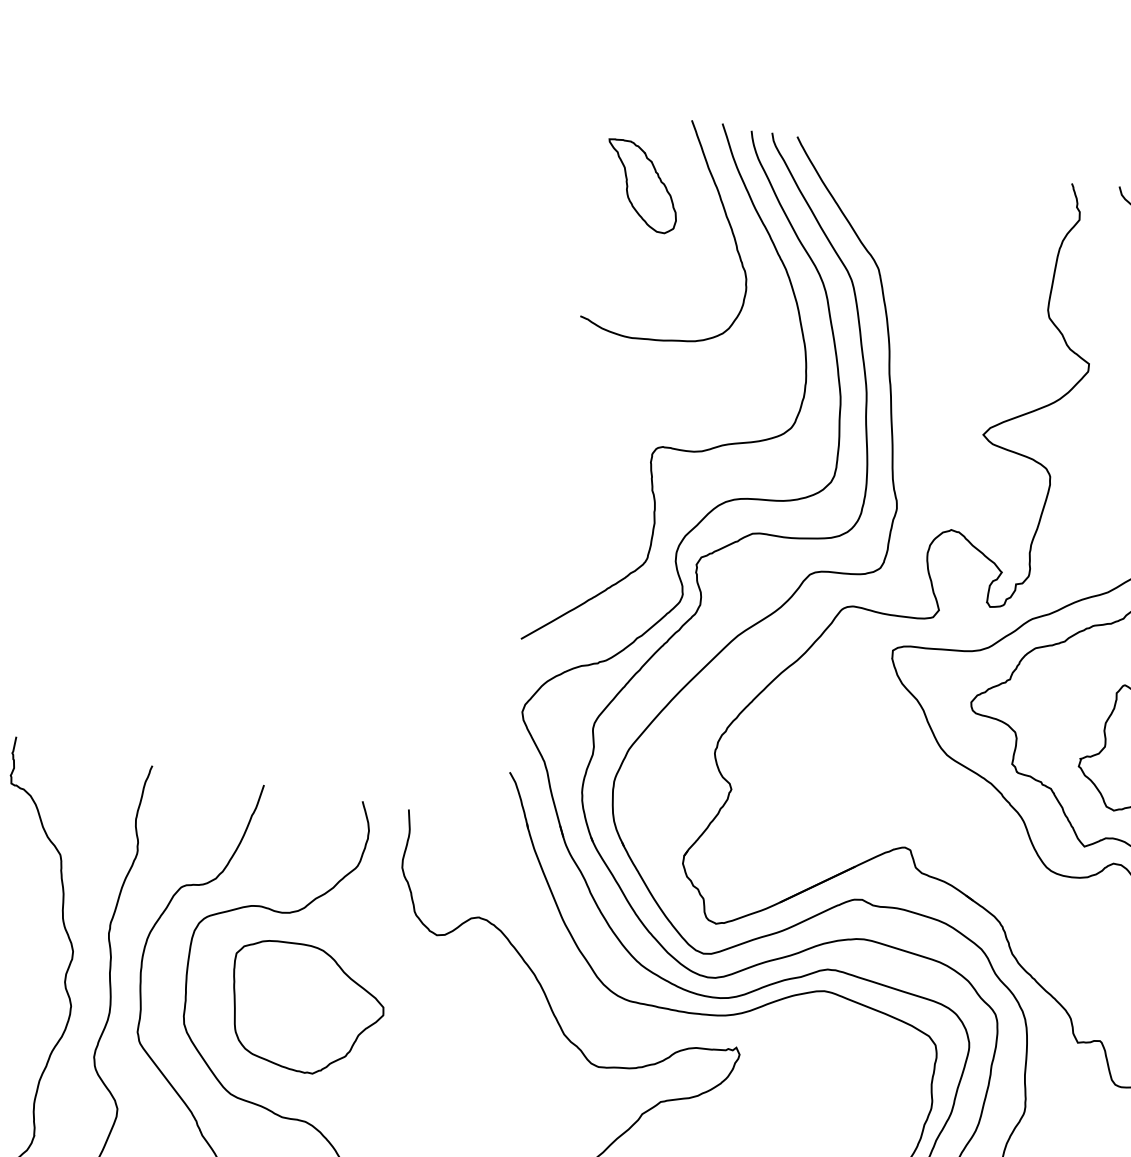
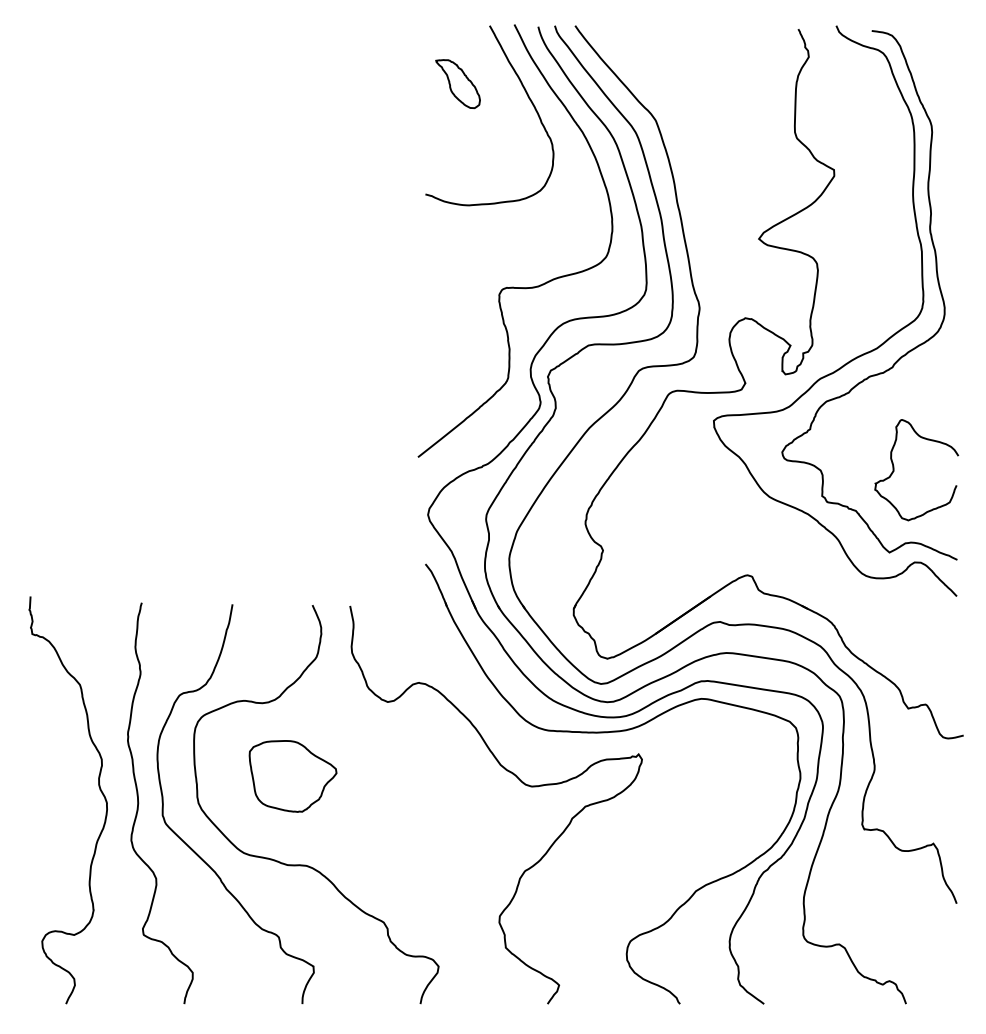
part: (641, 185) -> (457, 83), size x0.7
part: (305, 1008) -> (292, 776), size x0.7

